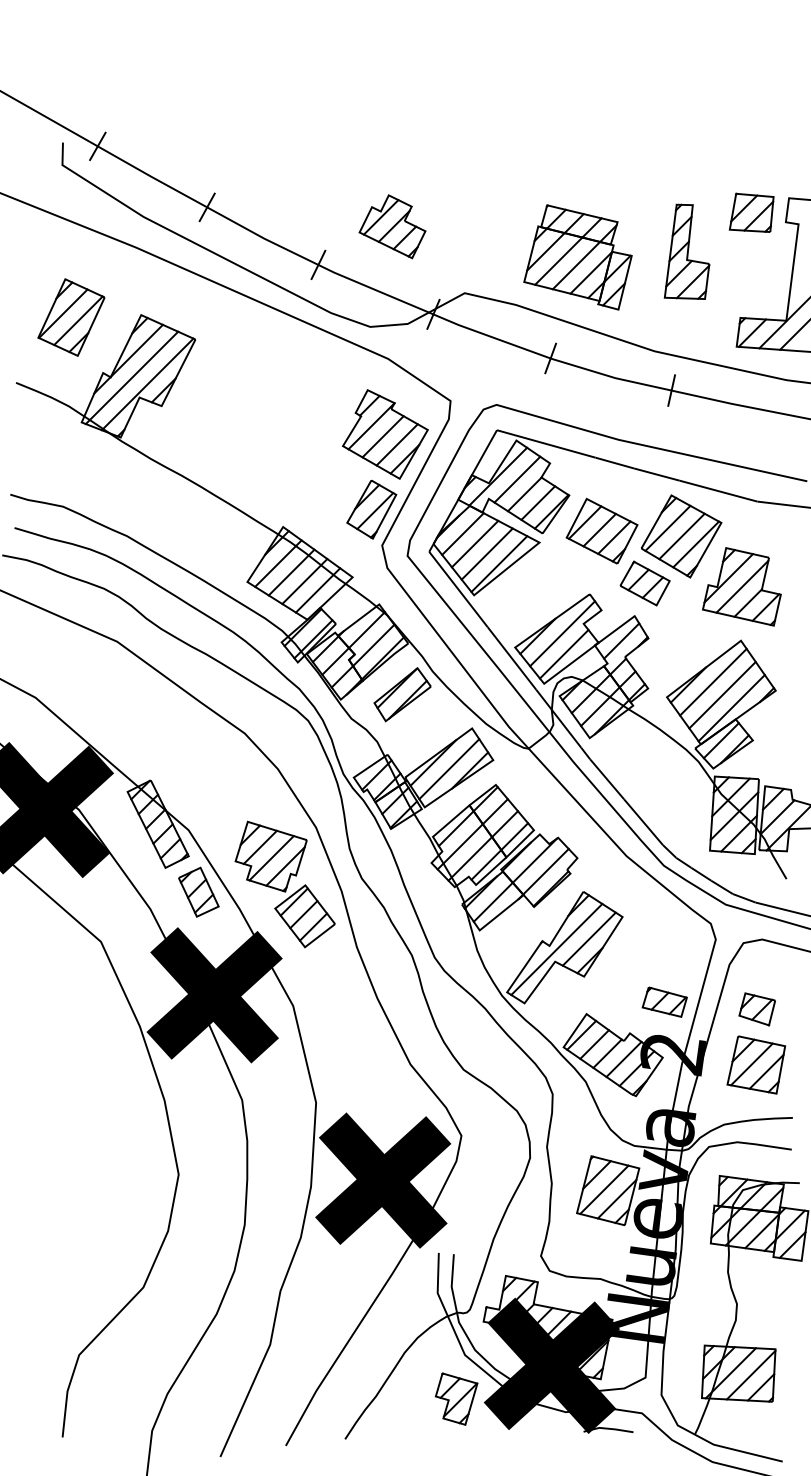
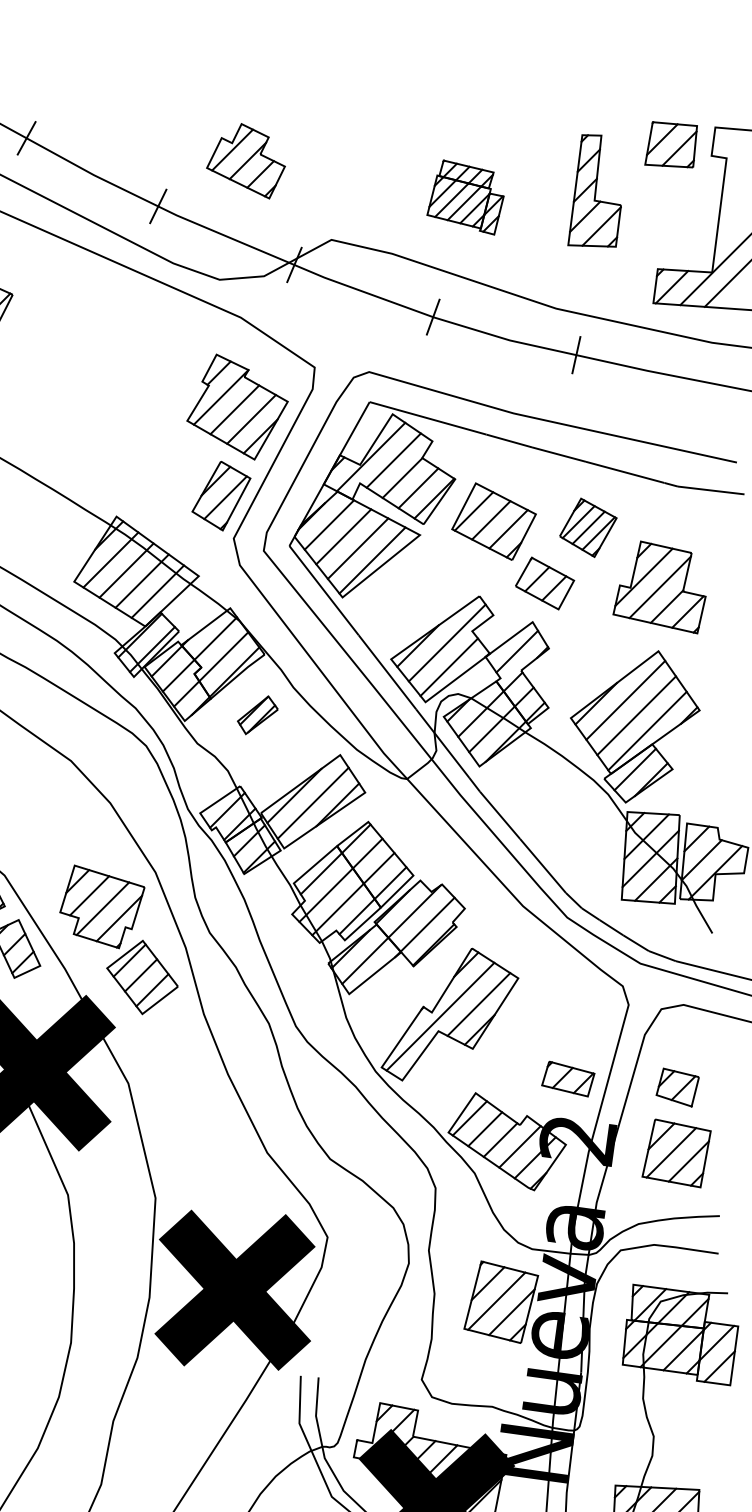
part: (577, 257) -> (464, 197), size x0.6
part: (681, 536) -> (588, 527), size x0.6
part: (402, 694) -> (257, 714), size x0.6

